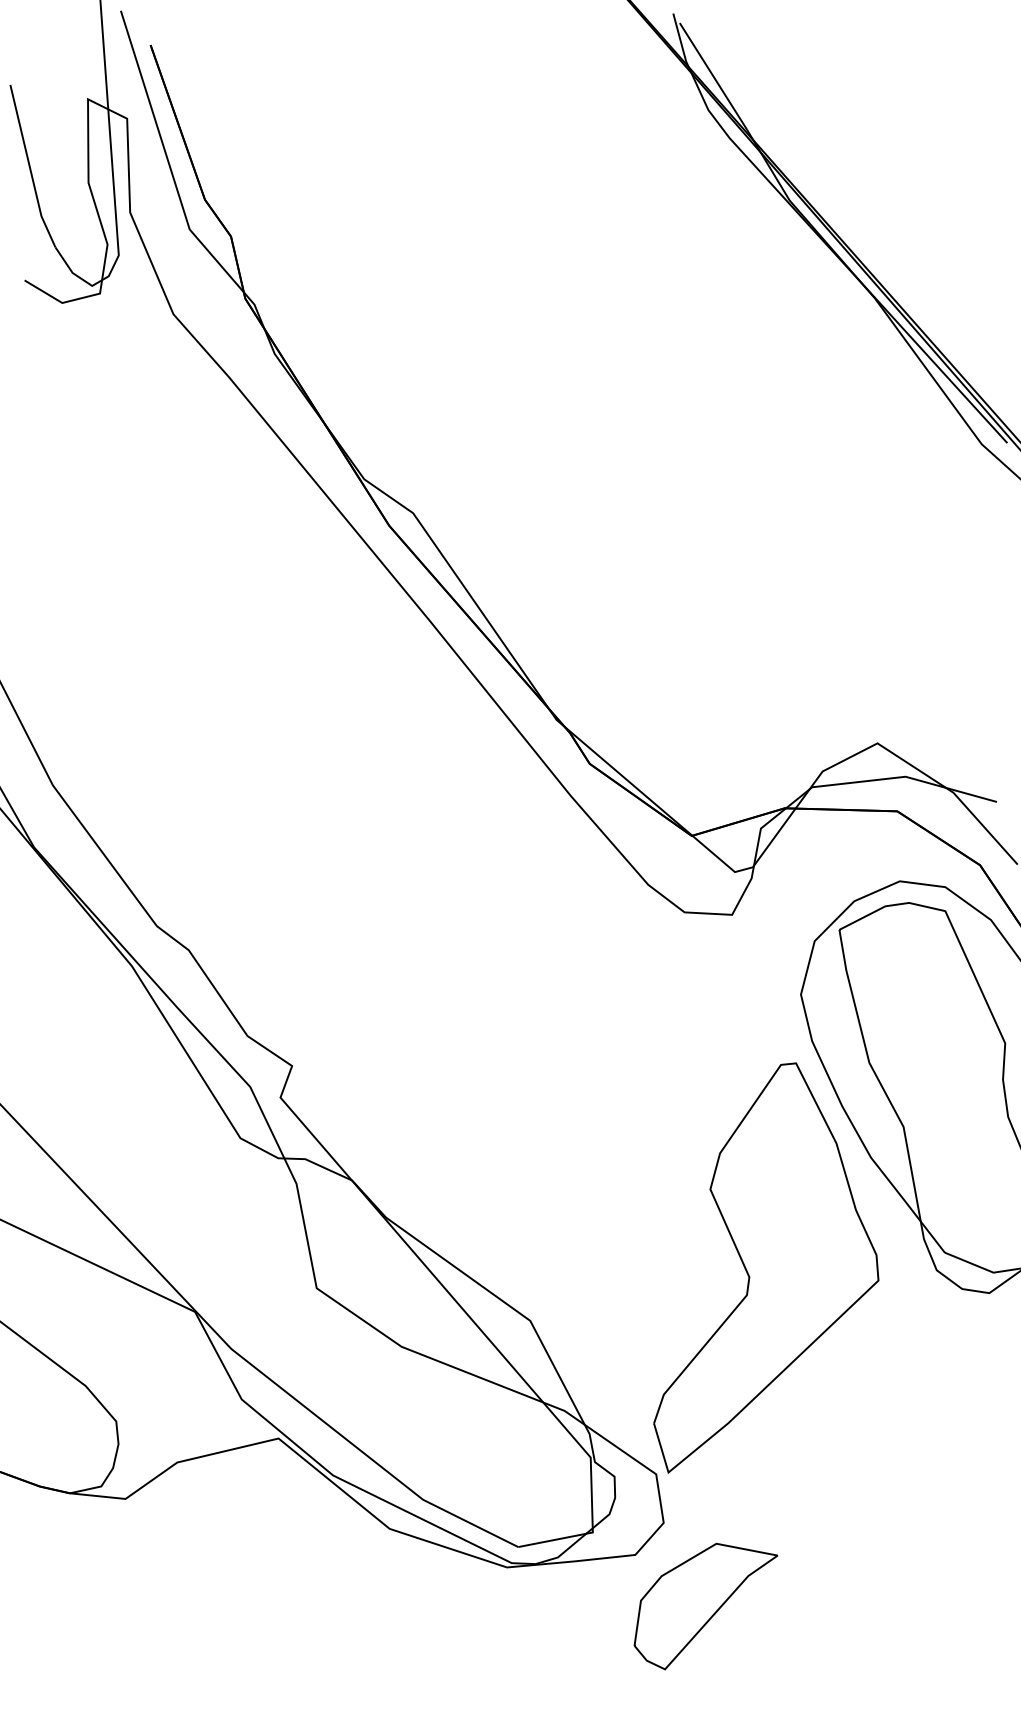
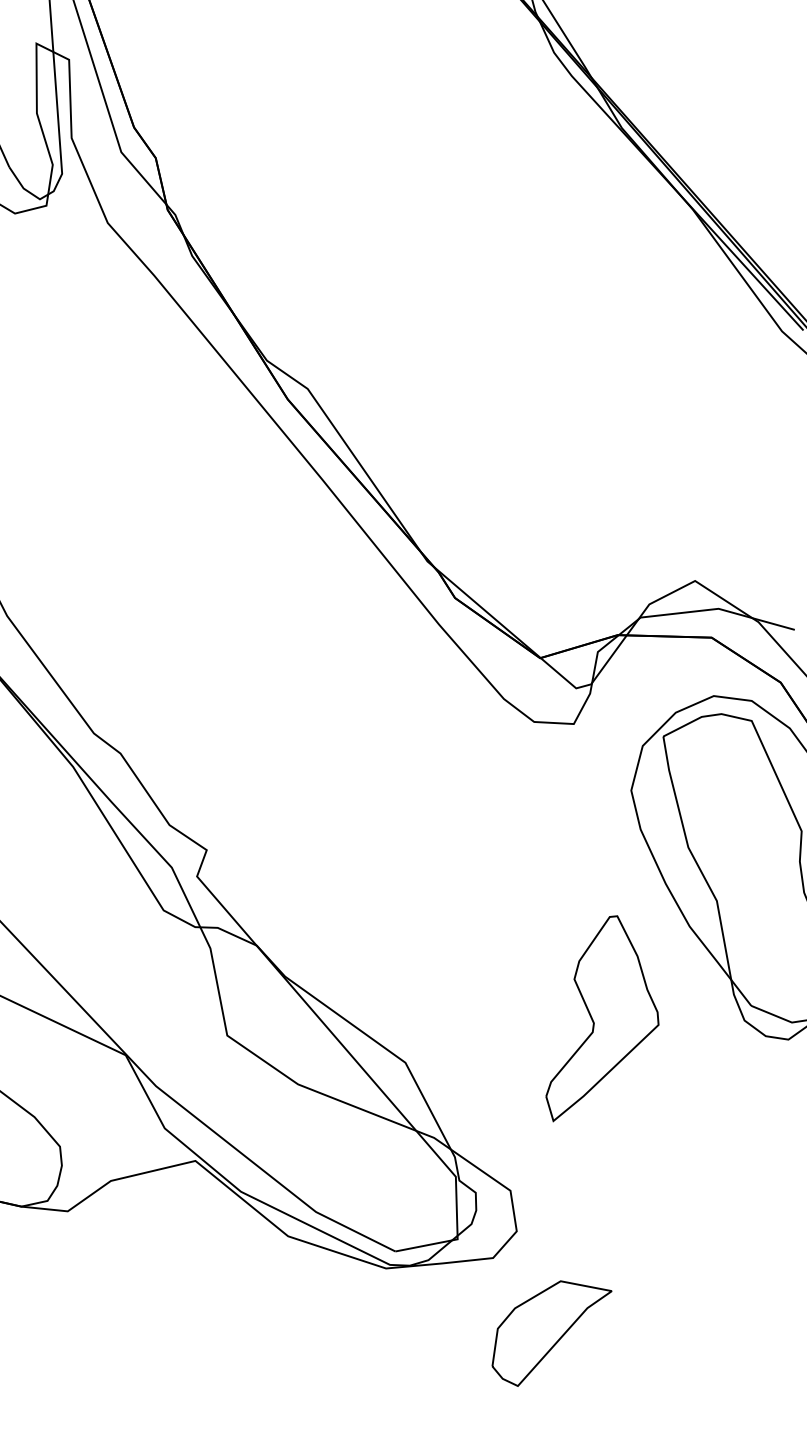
part: (766, 1267) -> (602, 1018), size x0.6
part: (705, 1606) -> (551, 1333), moved

